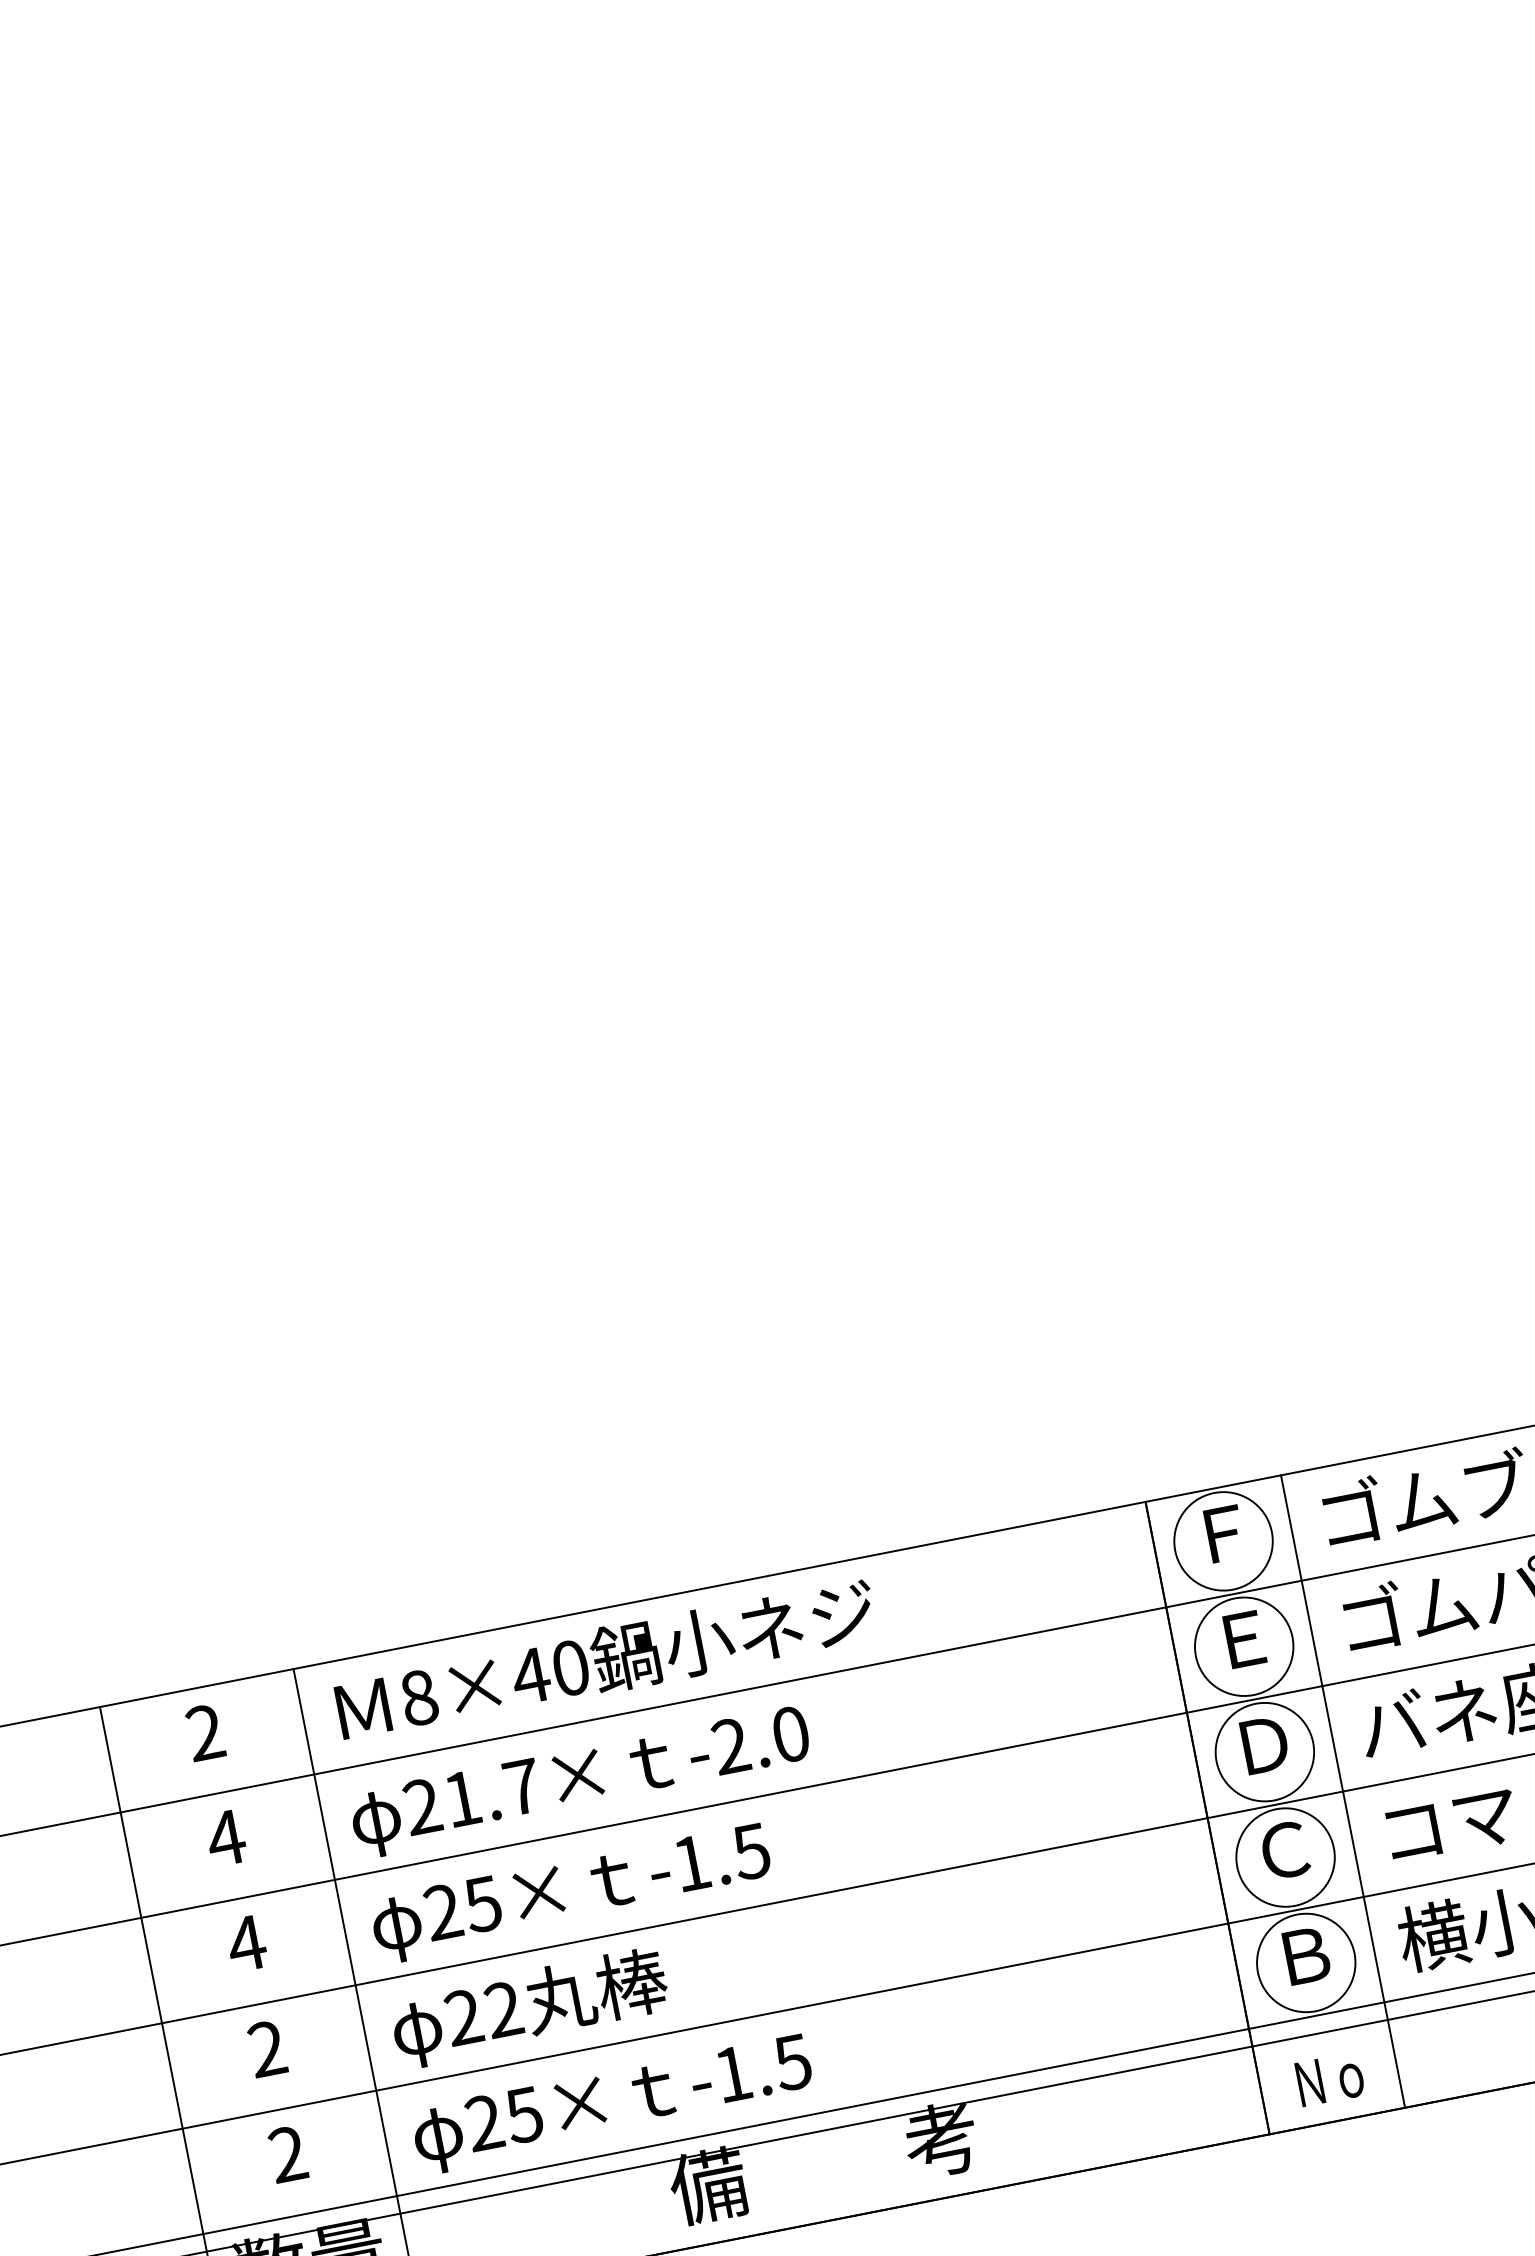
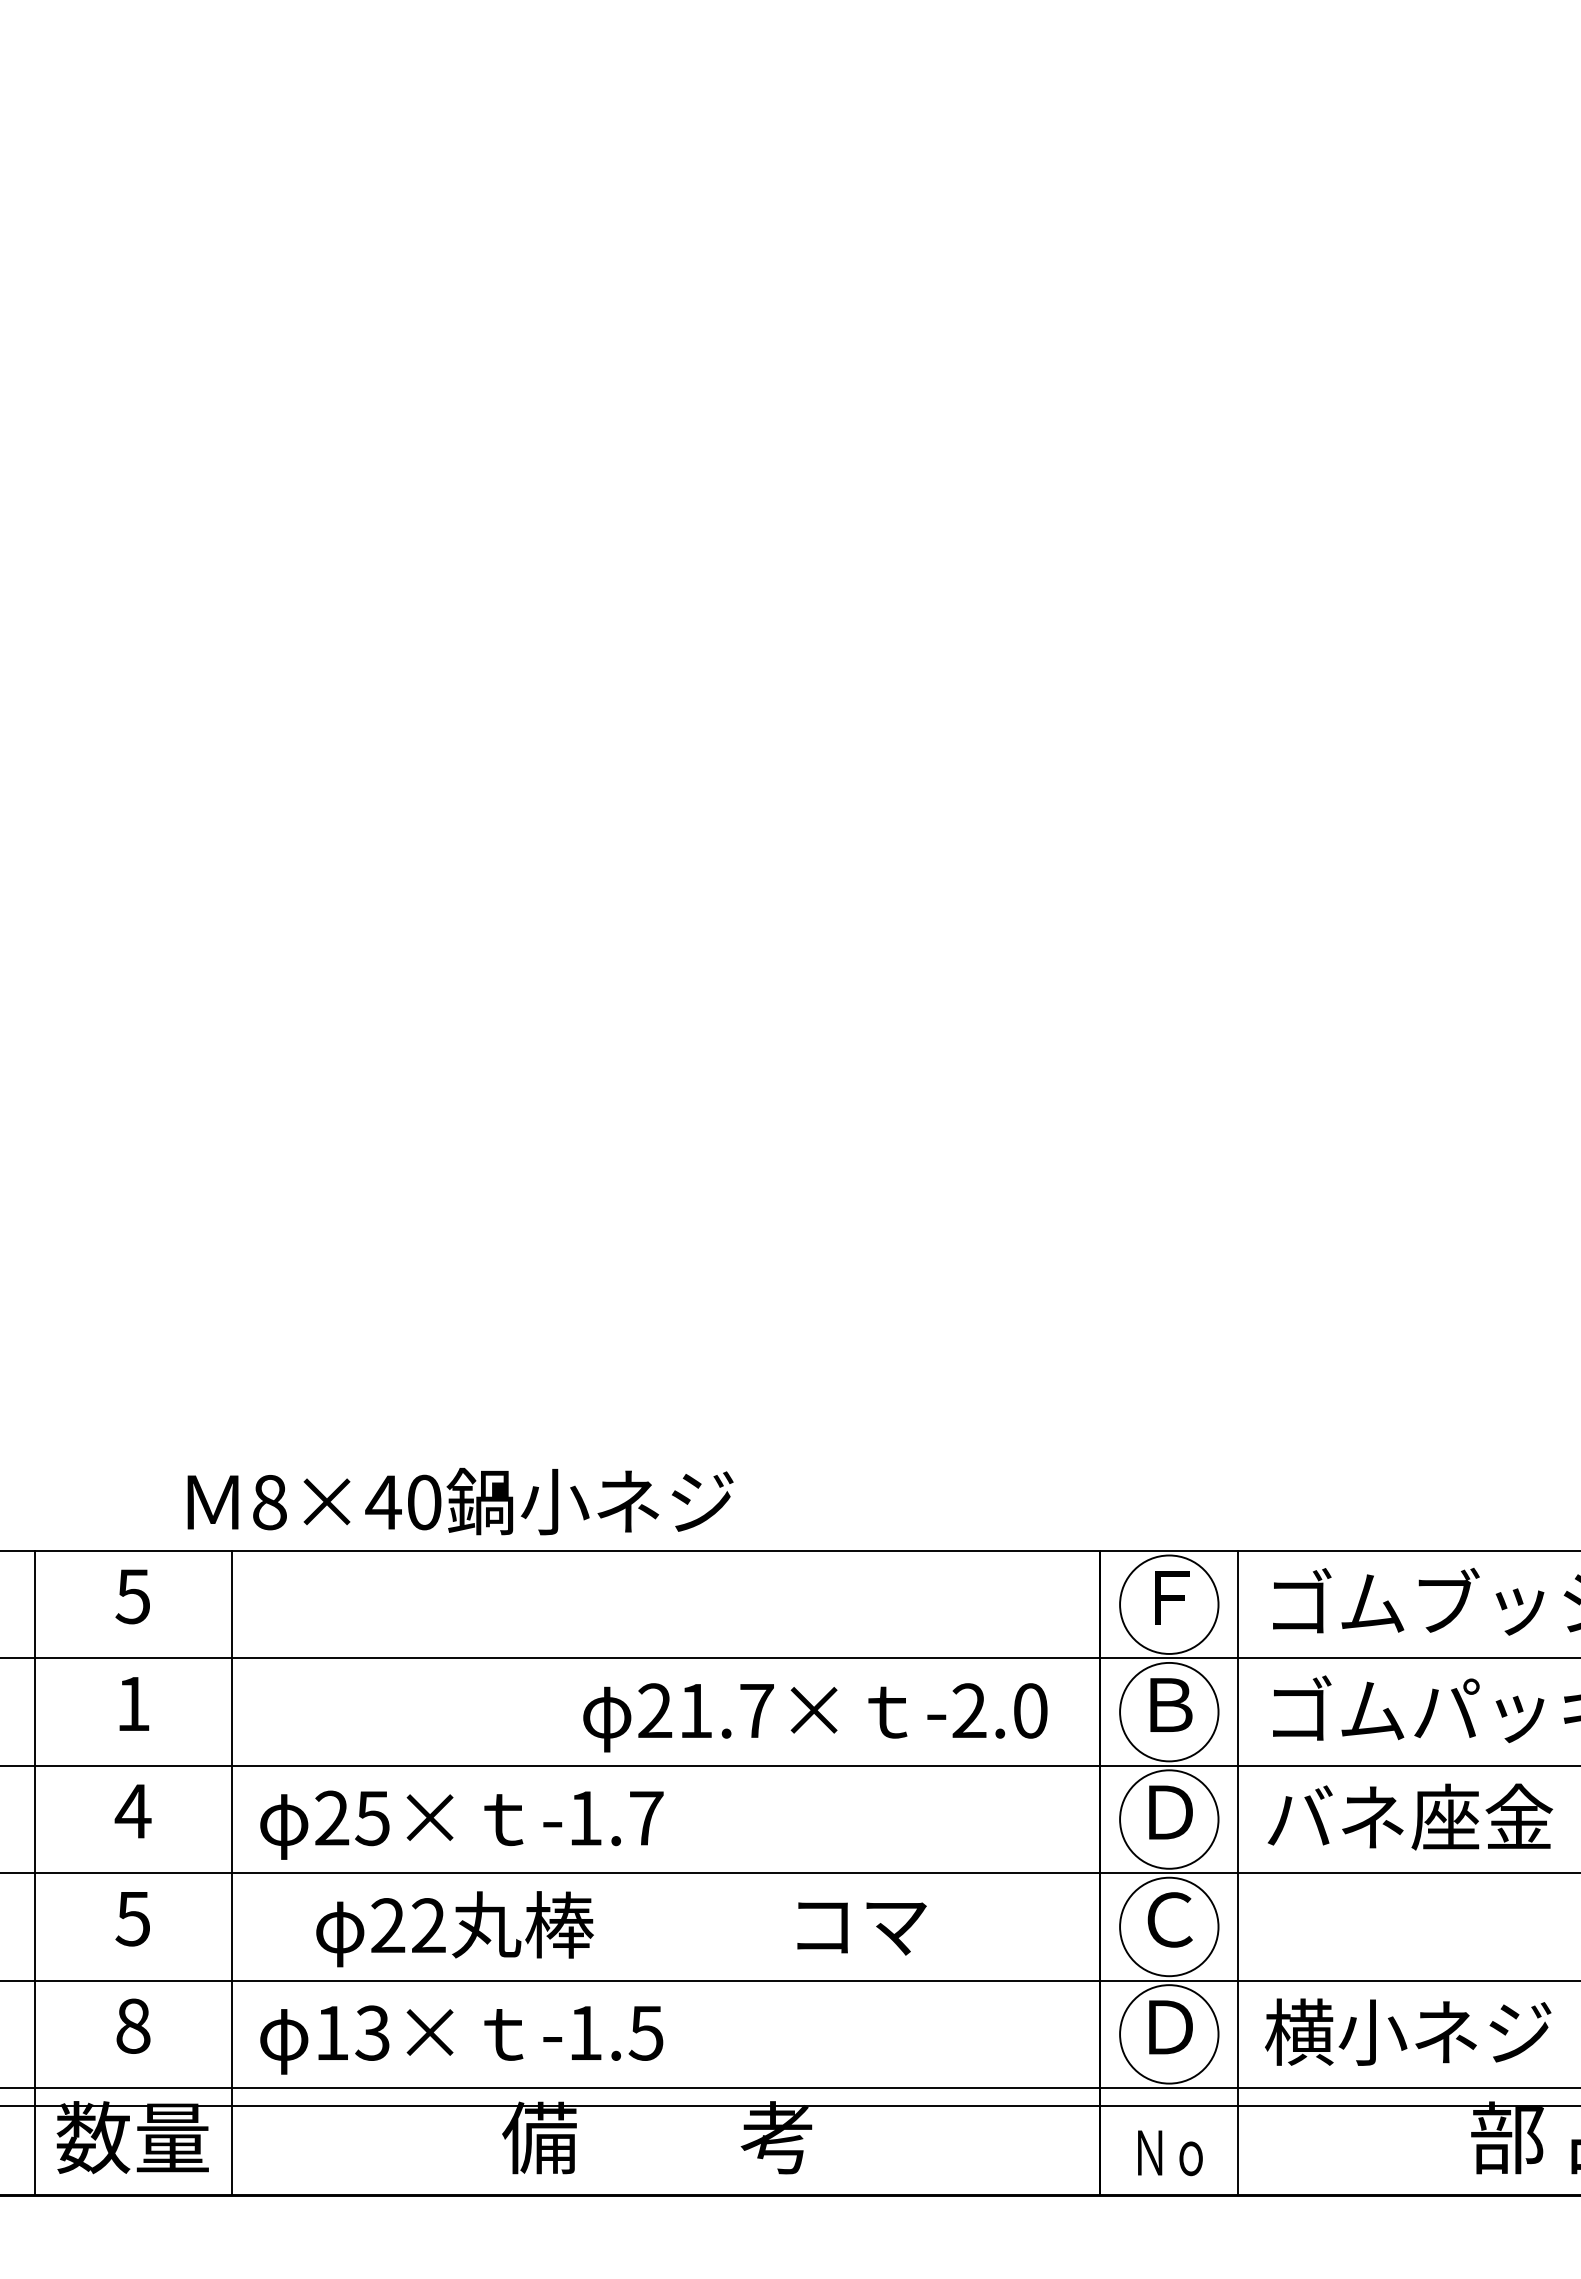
text: (1244, 1638) -> (1171, 1704), Ｅ -> Ｂ
text: (606, 1660) -> (460, 1501), moved
text: (204, 1732) -> (132, 1596), 2 -> 5
text: (581, 1782) -> (815, 1717), moved
text: (1451, 1826) -> (861, 1928), moved
text: (225, 1837) -> (132, 1703), 4 -> 1
text: (750, 1851) -> (645, 1818), -1.5 -> -1.7
text: (1306, 1955) -> (1170, 2027), Ｂ -> Ｄ
text: (529, 2008) -> (454, 1929), moved
text: (266, 2048) -> (132, 1918), 2 -> 5
text: (504, 2118) -> (352, 2032), 25× -> 13×
text: (288, 2153) -> (133, 2025), 2 -> 8

